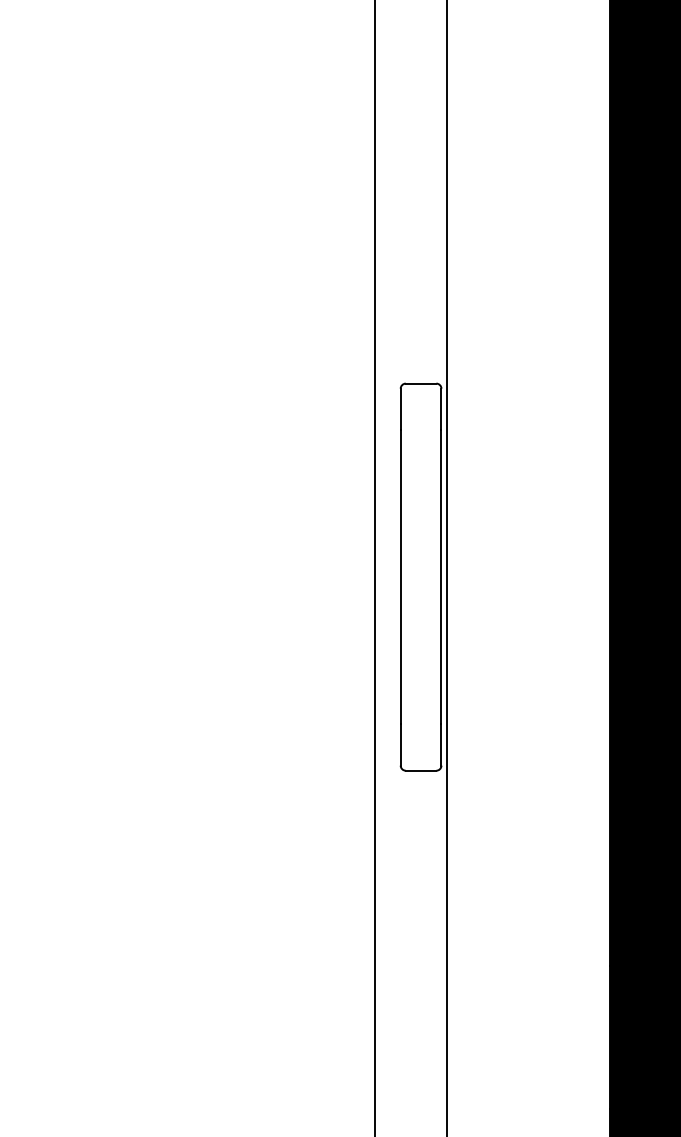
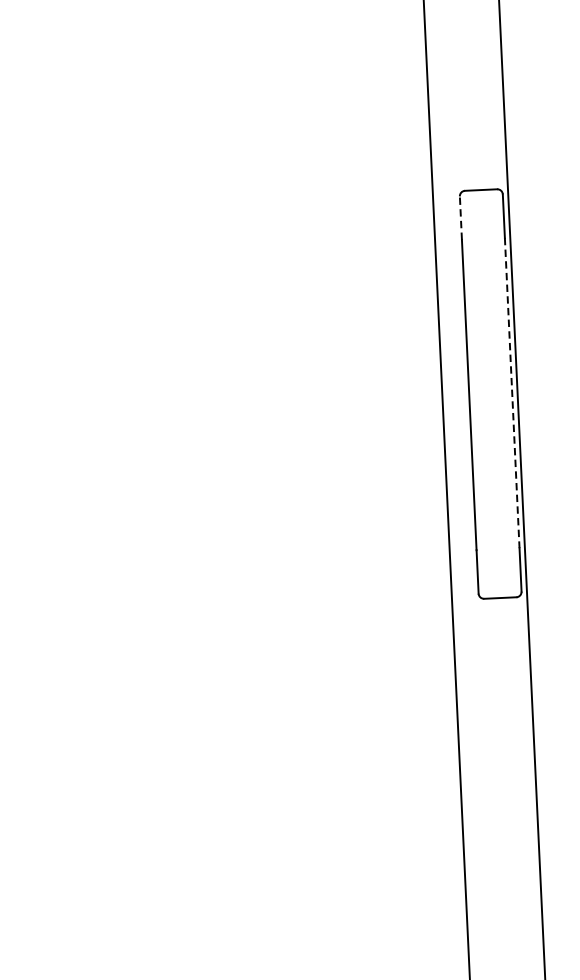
line: (400, 409) -> (460, 218), solid -> dashed
line: (441, 577) -> (512, 393), solid -> dashed

